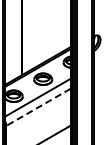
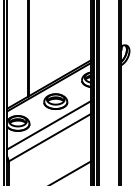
line: (38, 107) -> (49, 137), dashed -> solid

